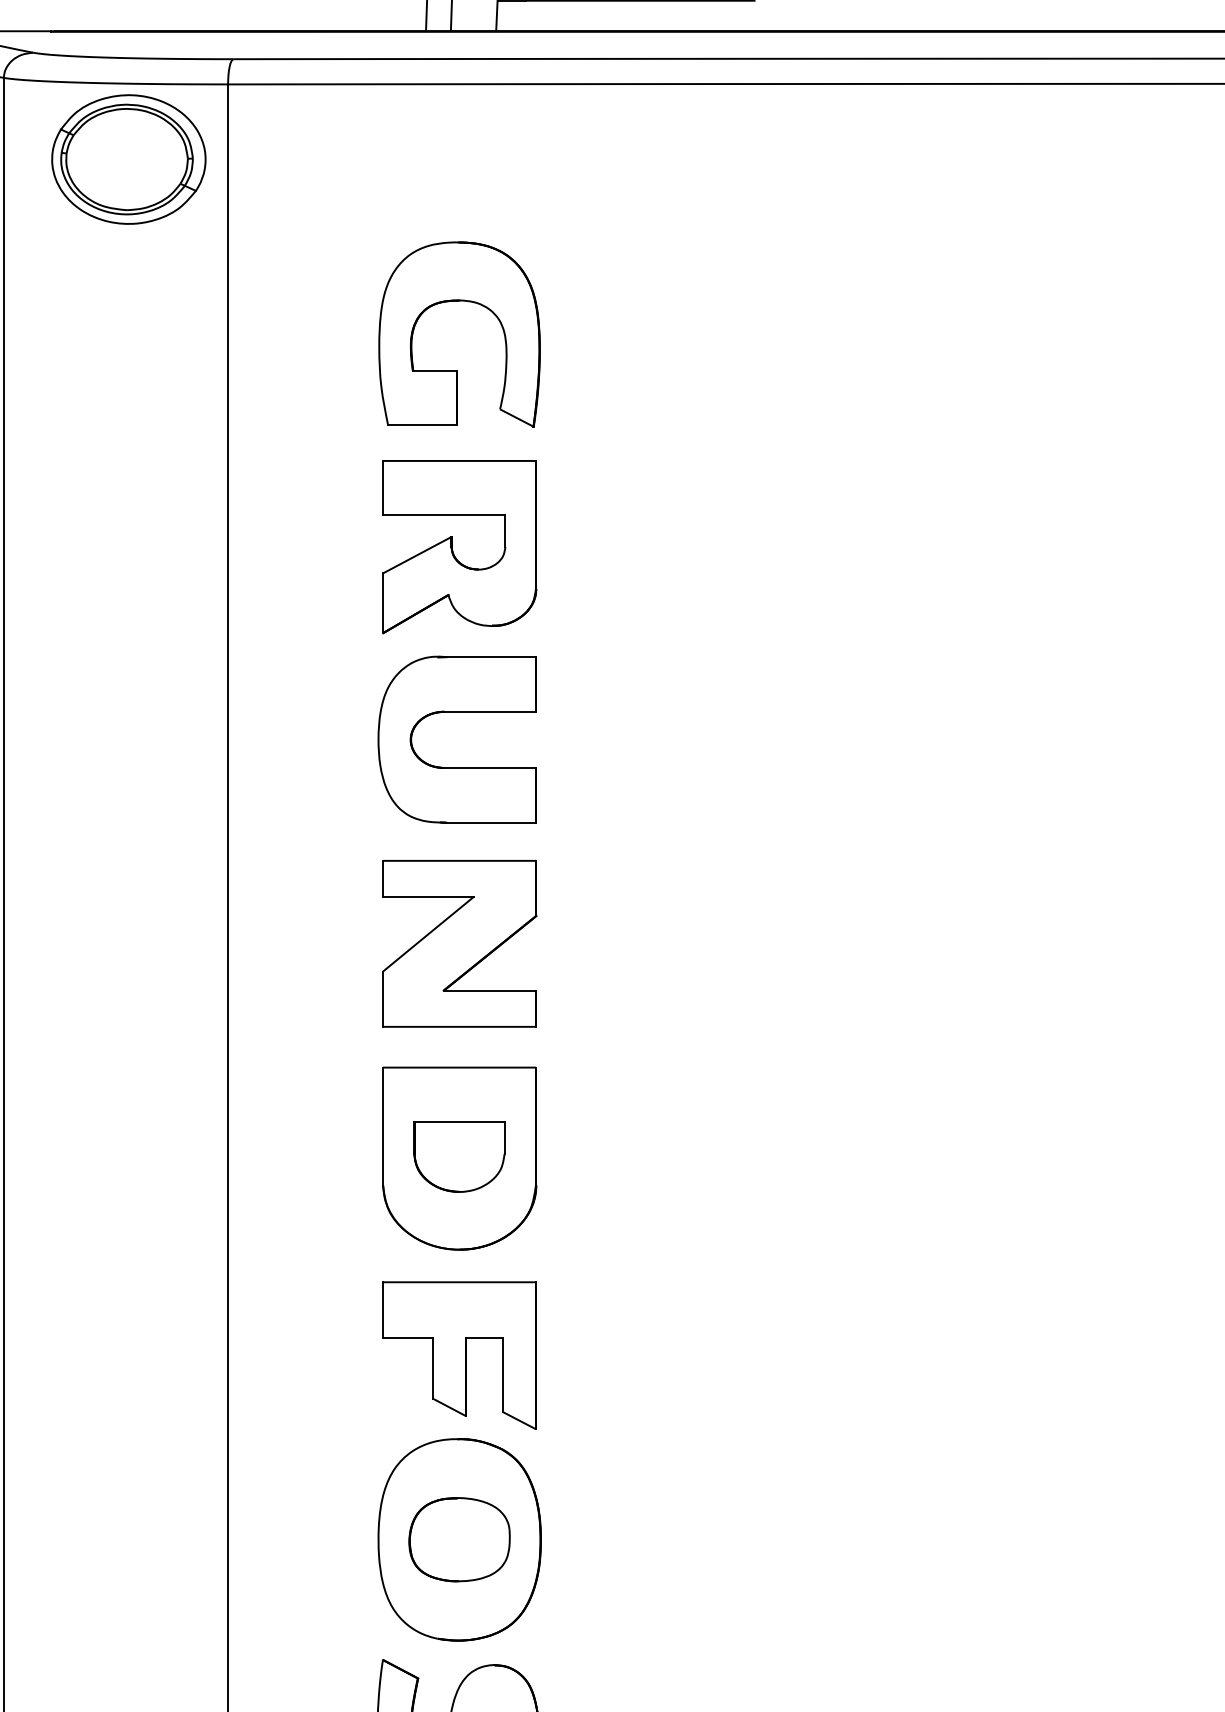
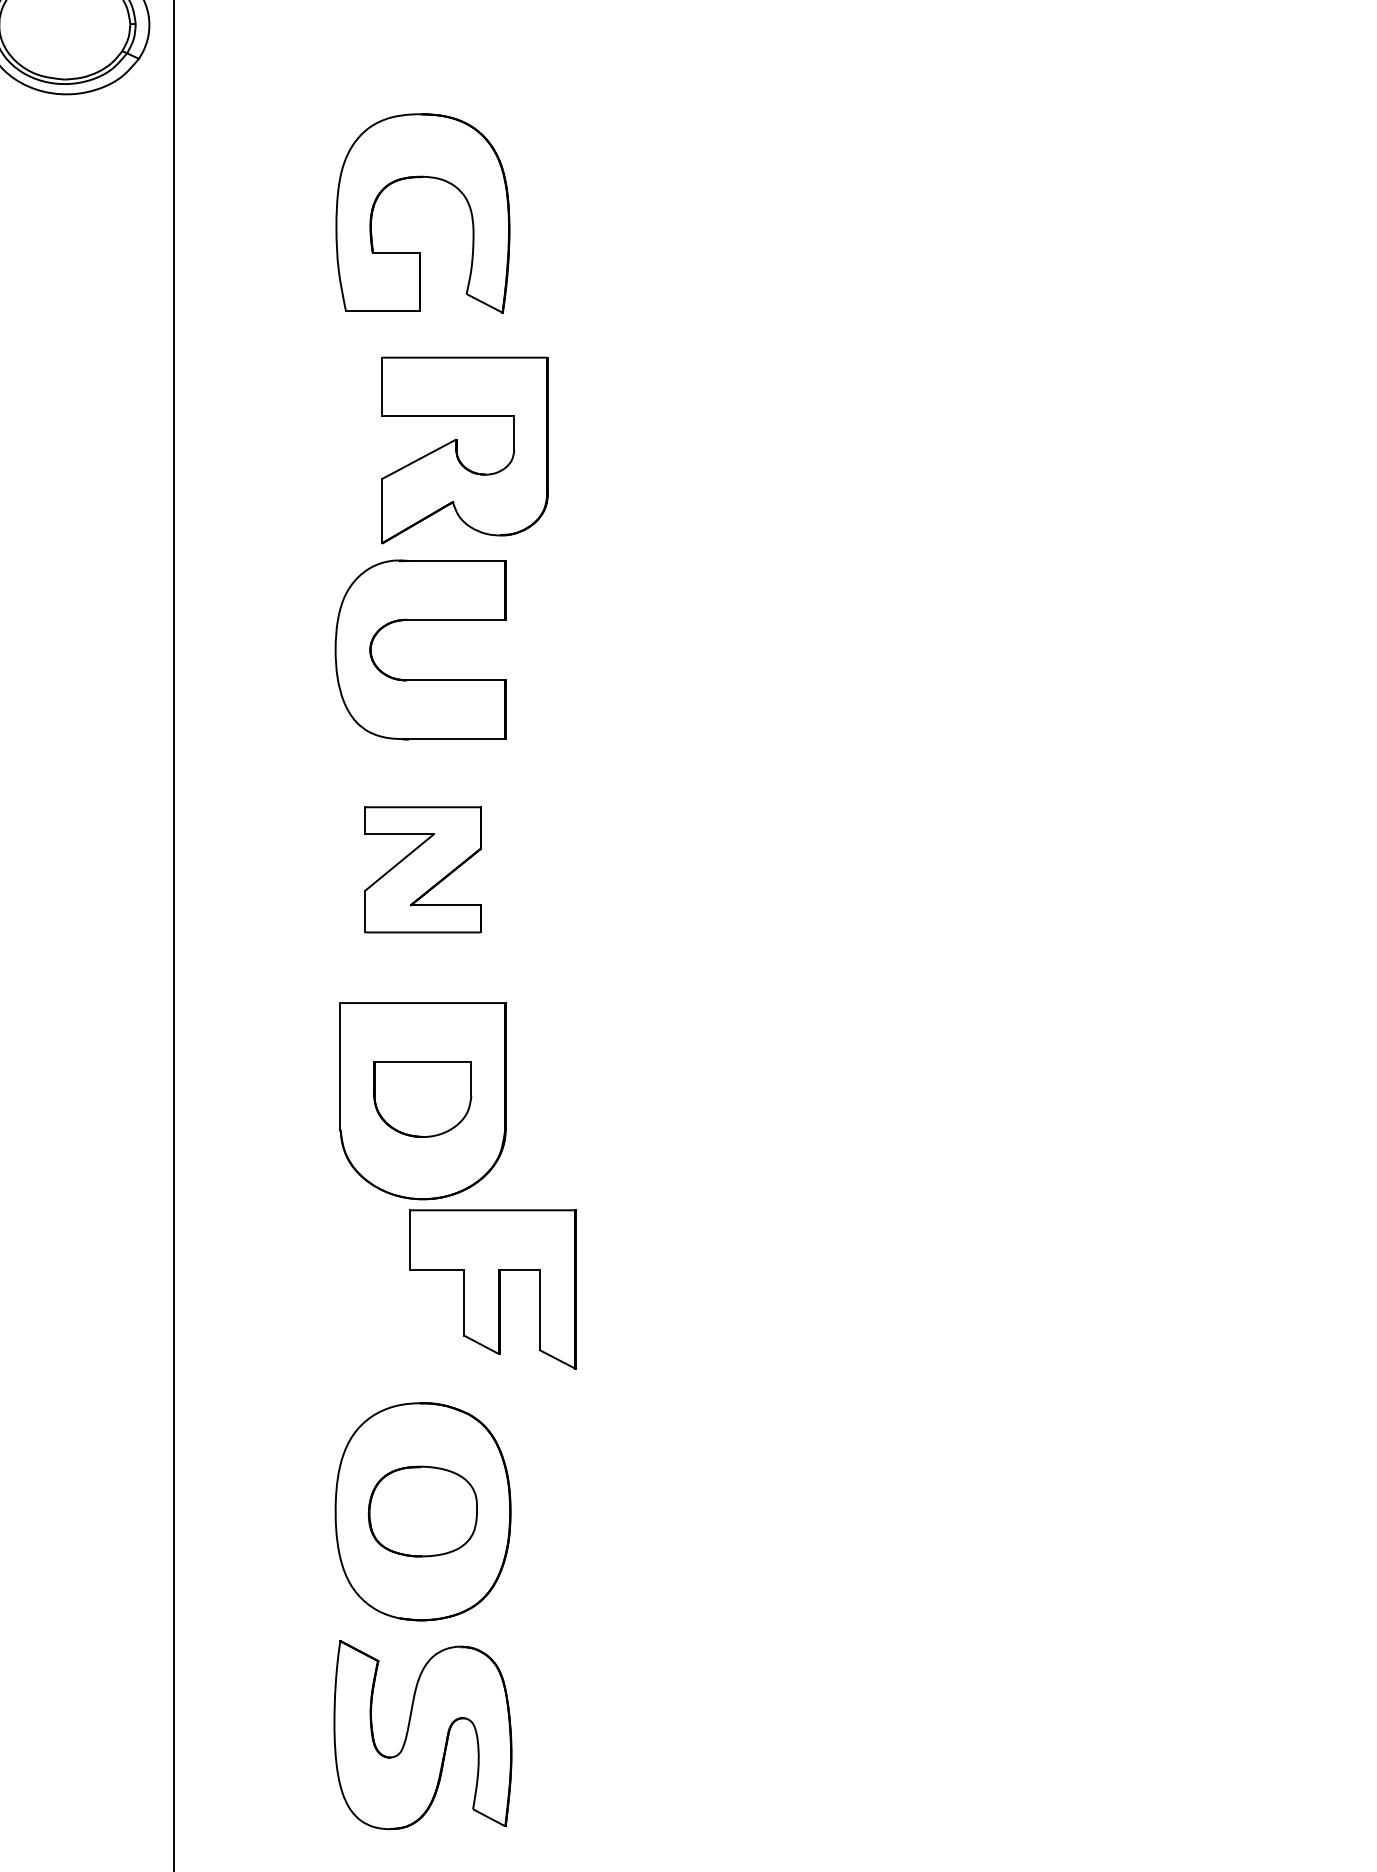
part: (452, 547) -> (457, 450), moved
part: (459, 943) -> (422, 869), size x0.7
part: (459, 1355) -> (492, 1289), moved

